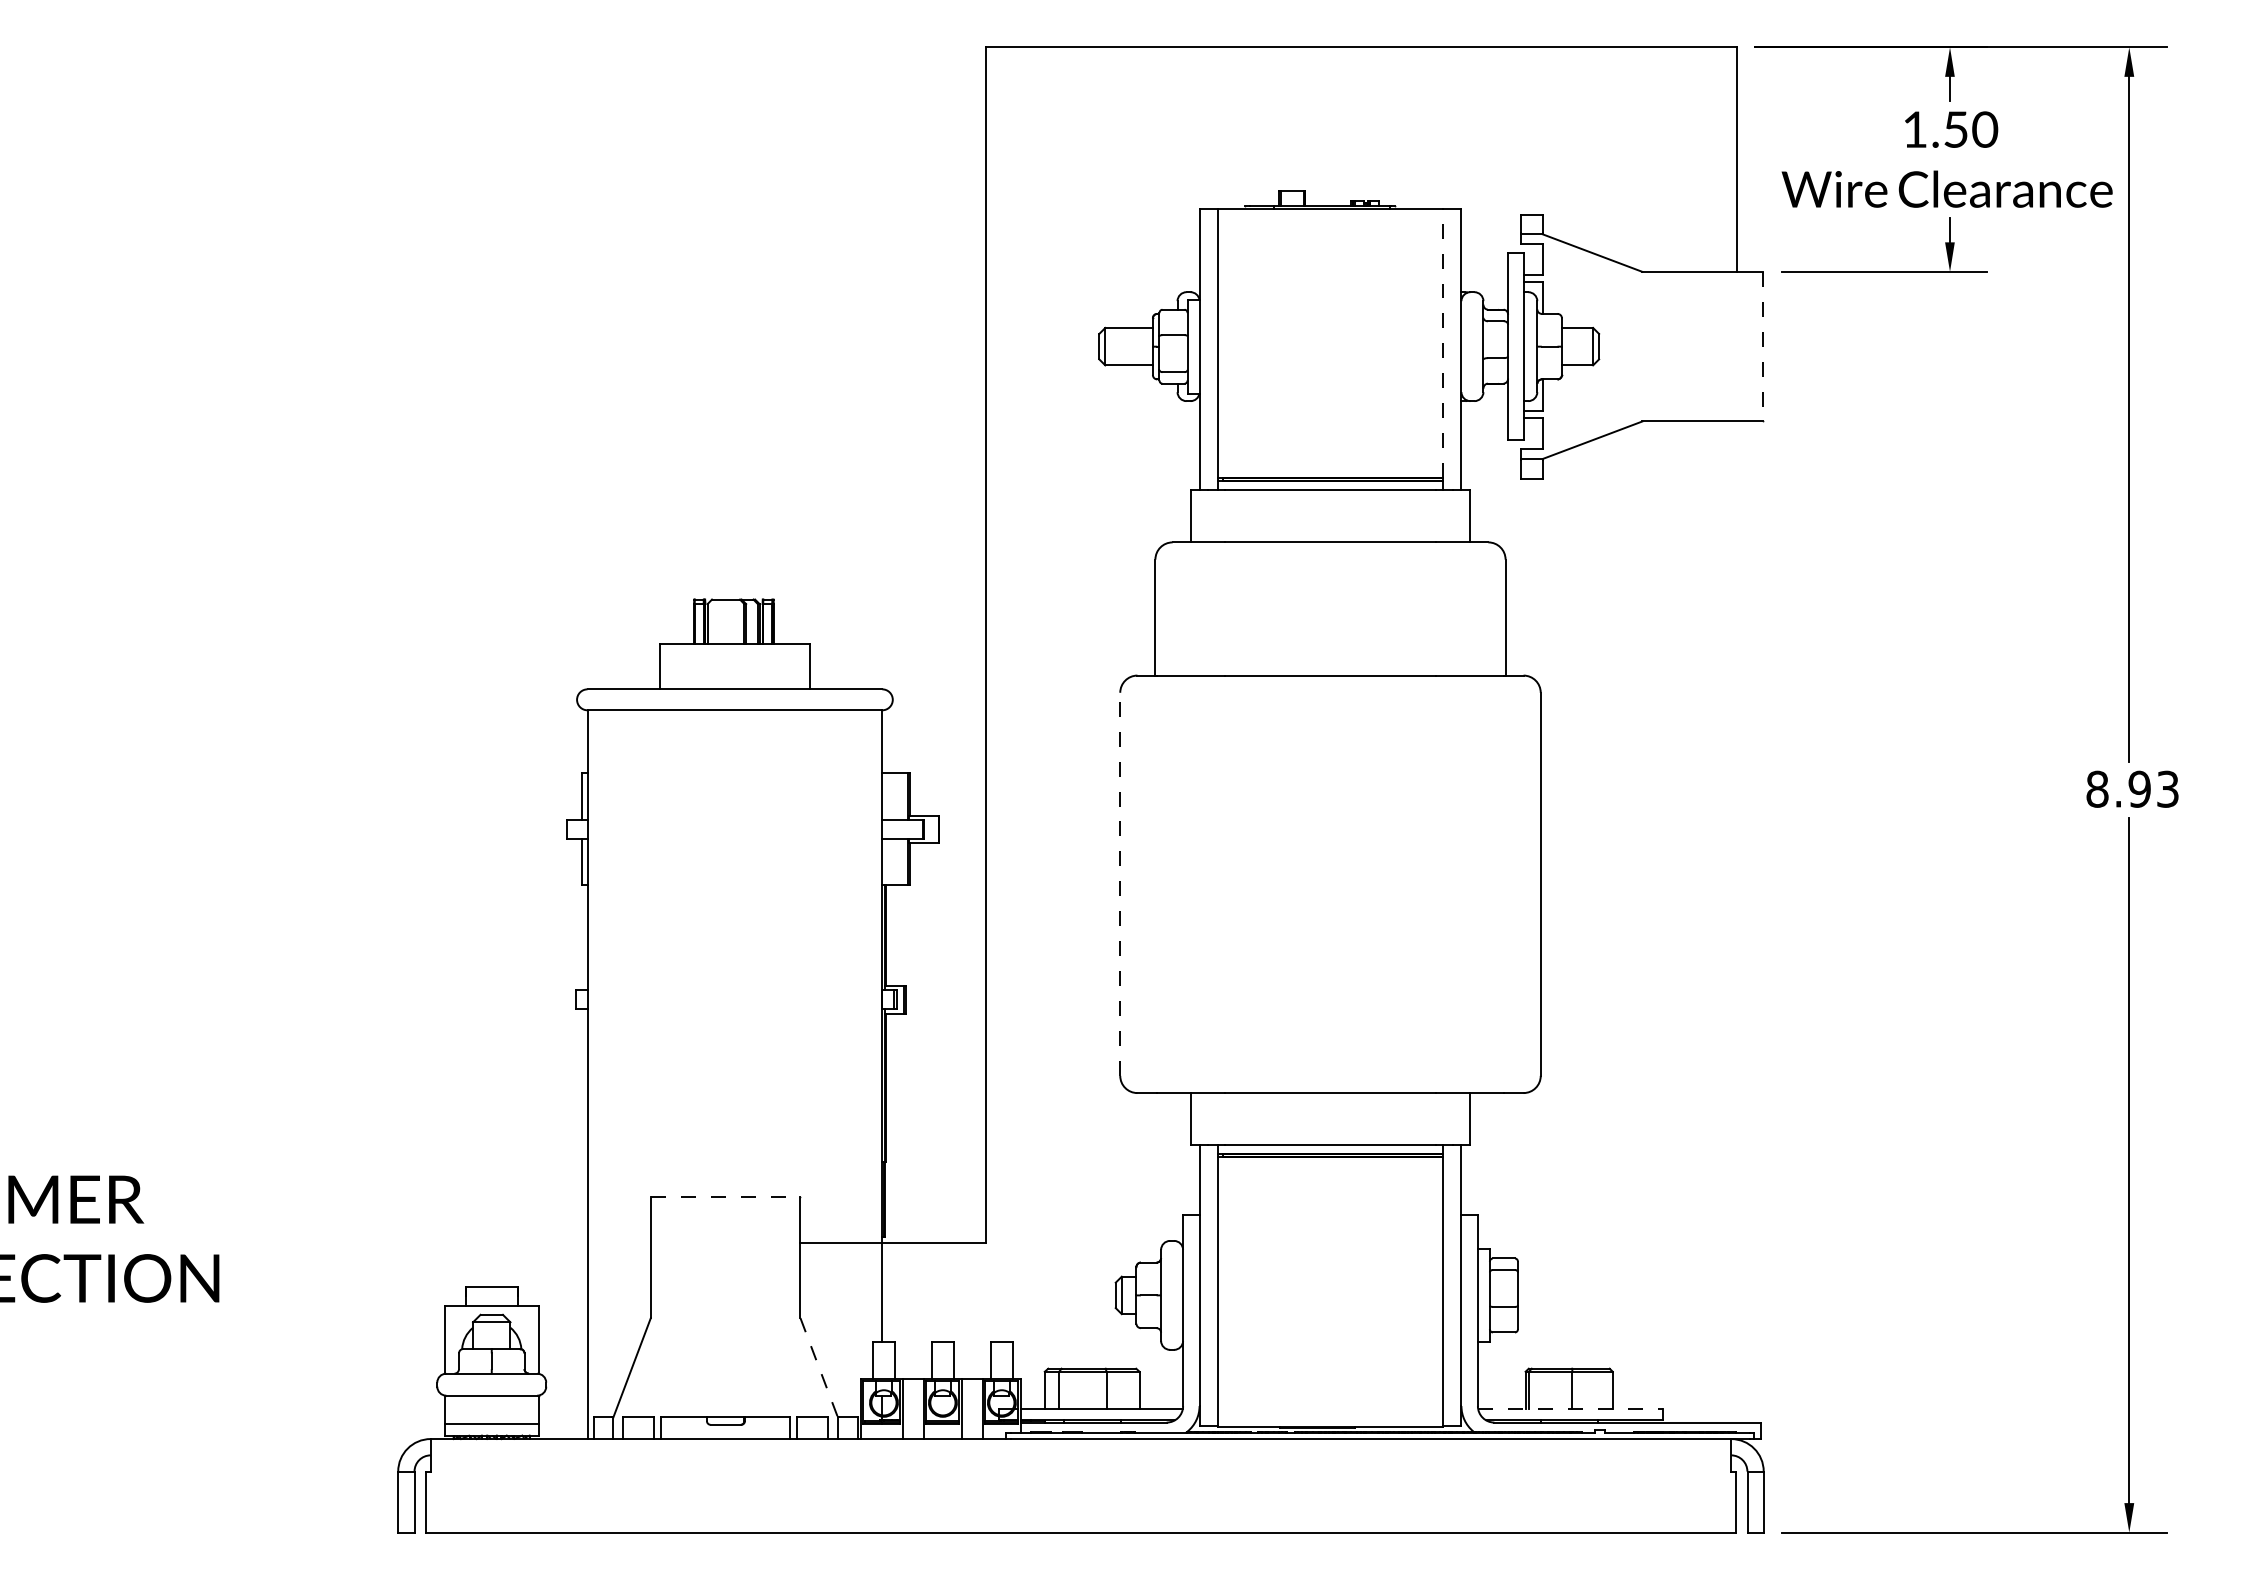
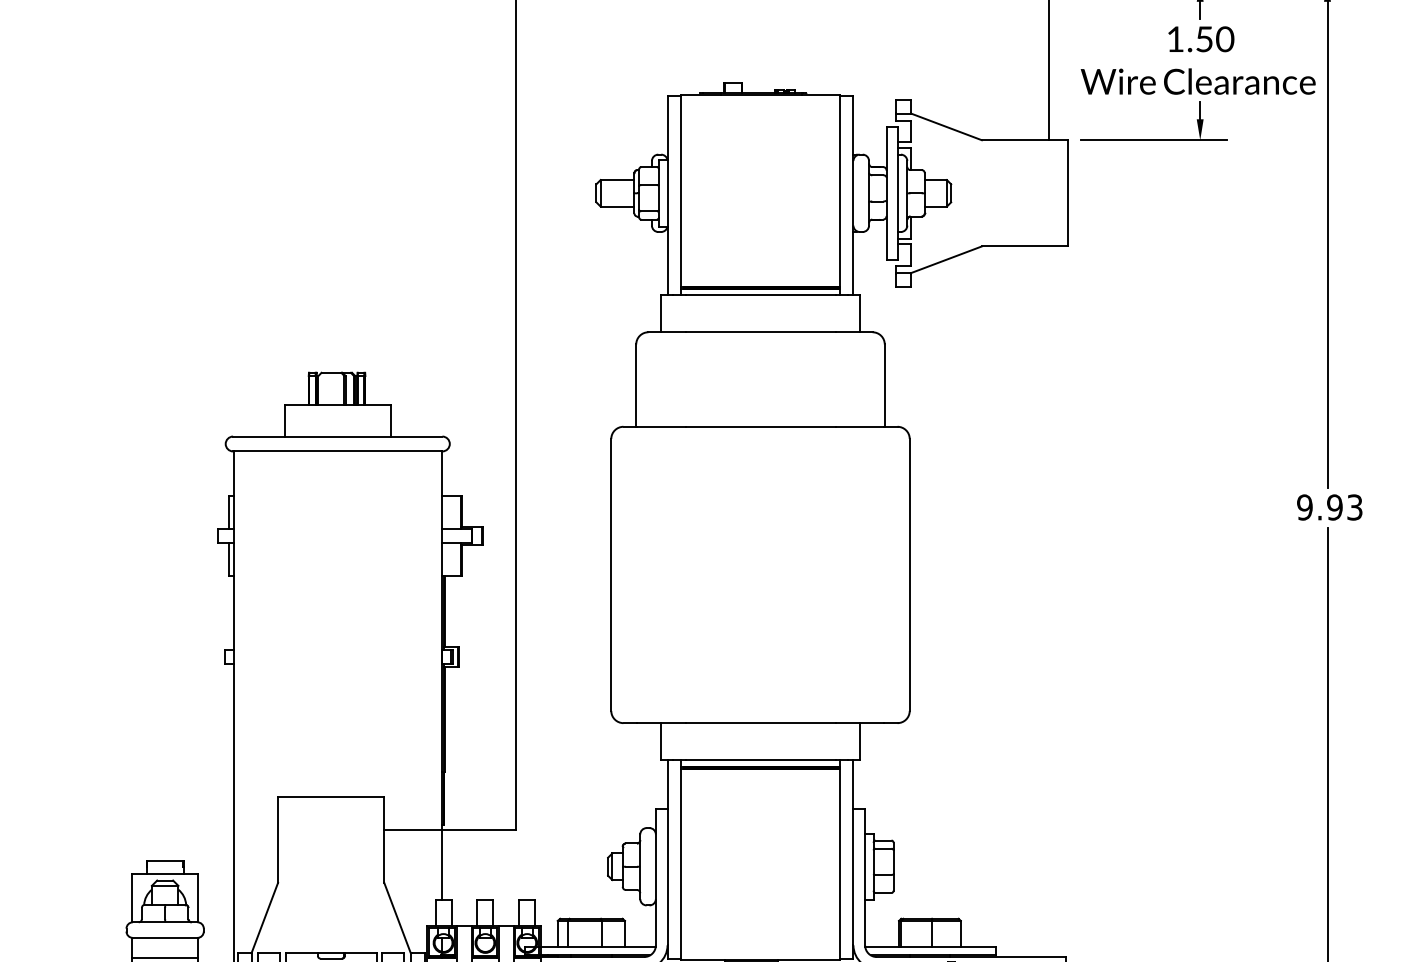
line: (1442, 343) -> (840, 191), dashed -> solid
line: (1763, 346) -> (1067, 193), dashed -> solid
text: (2097, 788) -> (1304, 506), 8.93 -> 9.93
line: (1120, 884) -> (611, 575), dashed -> solid
line: (725, 1197) -> (331, 797), dashed -> solid
line: (819, 1368) -> (397, 918), dashed -> solid
line: (1570, 1408) -> (930, 947), dashed -> solid

